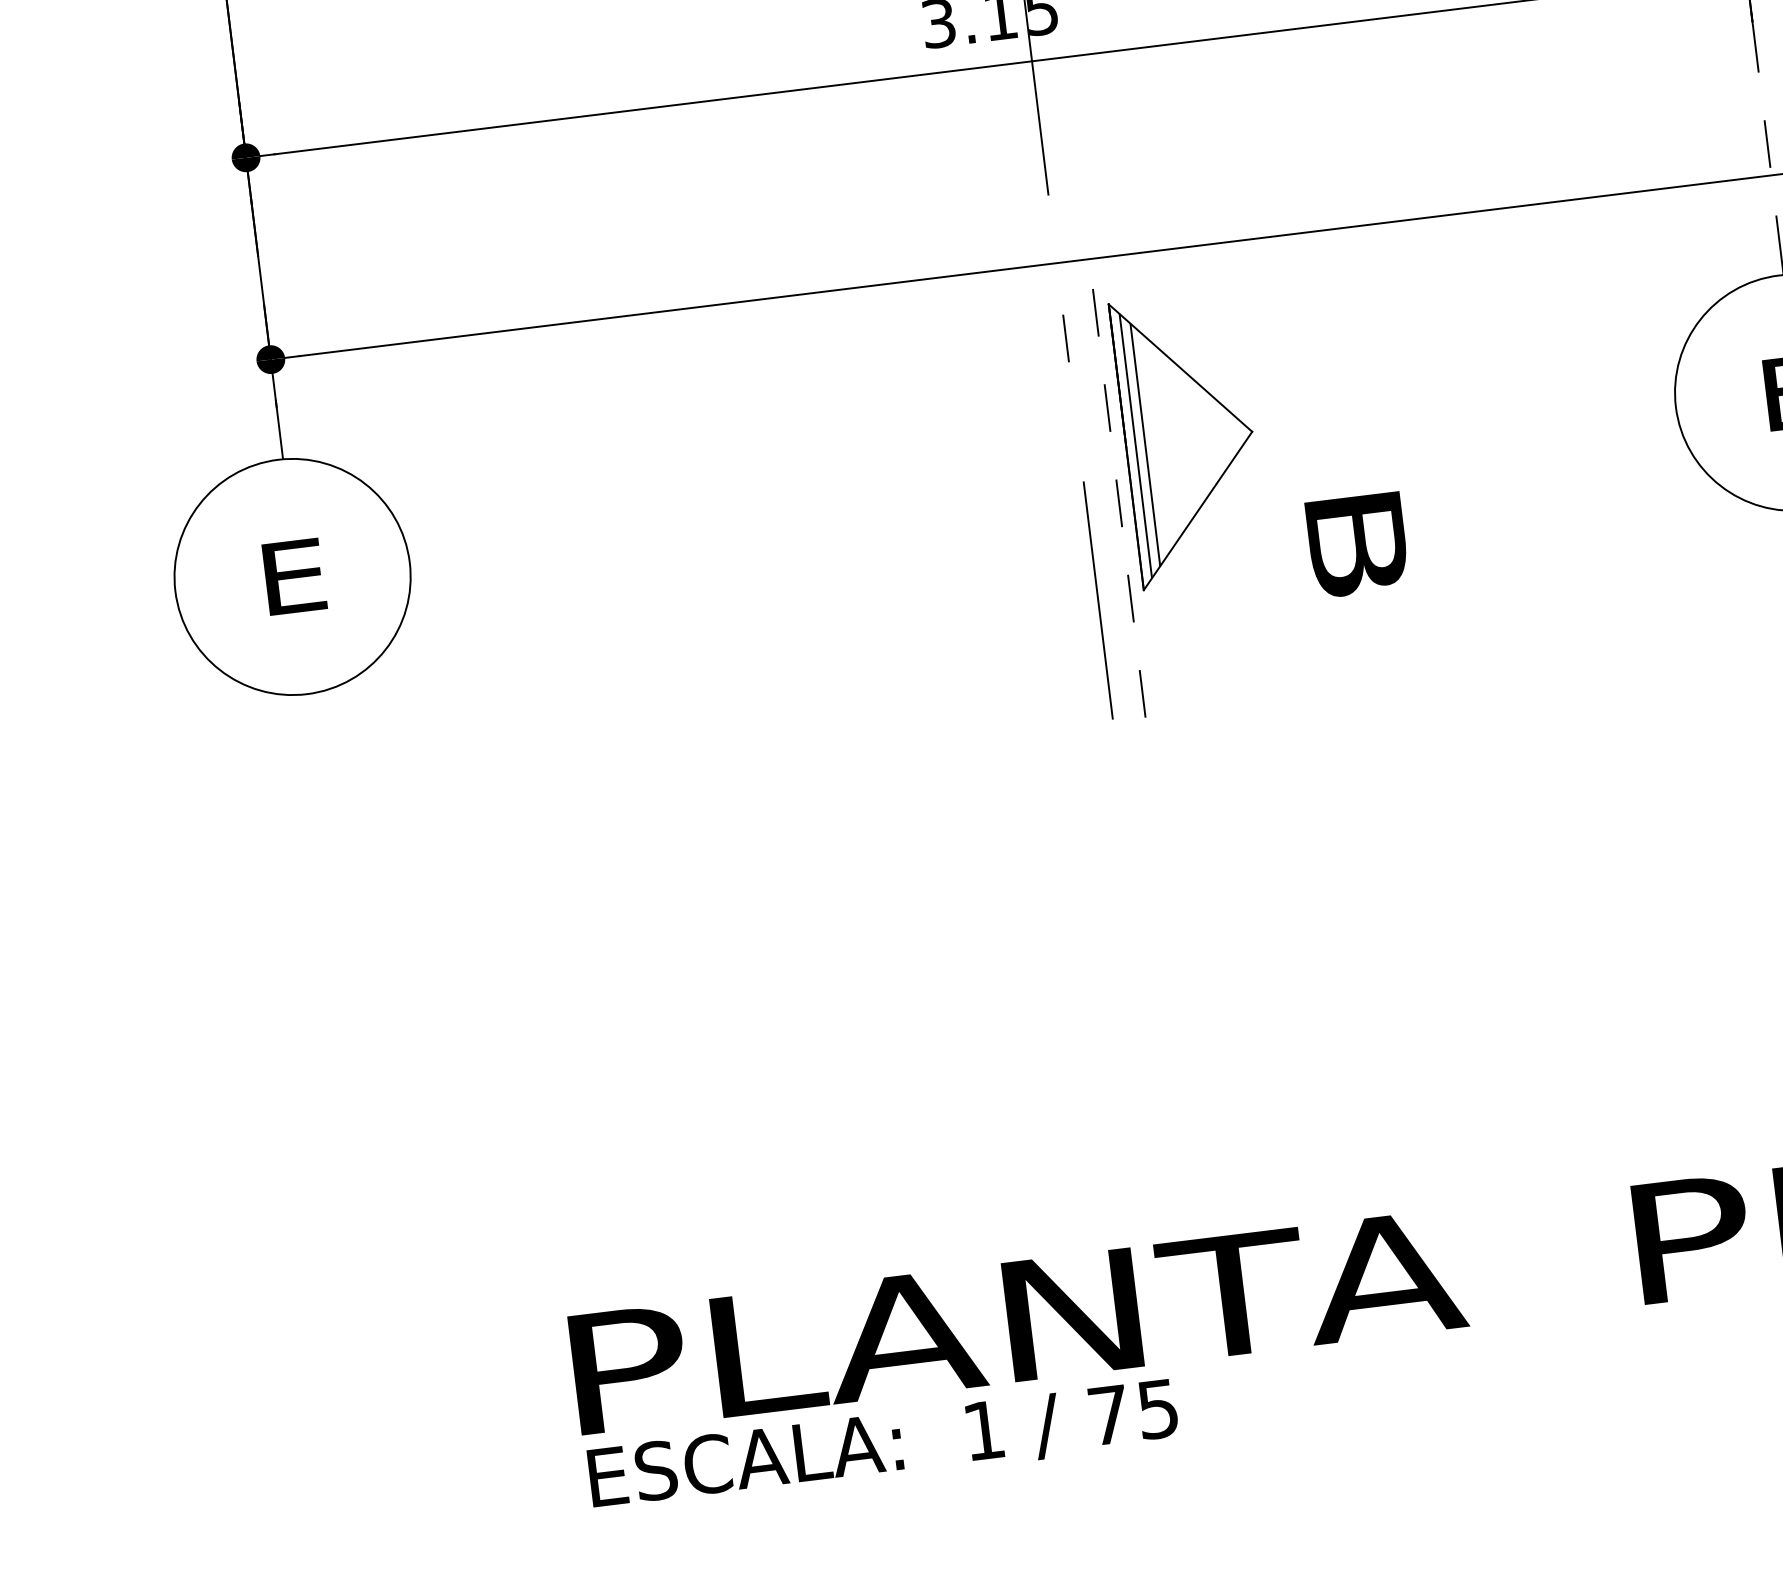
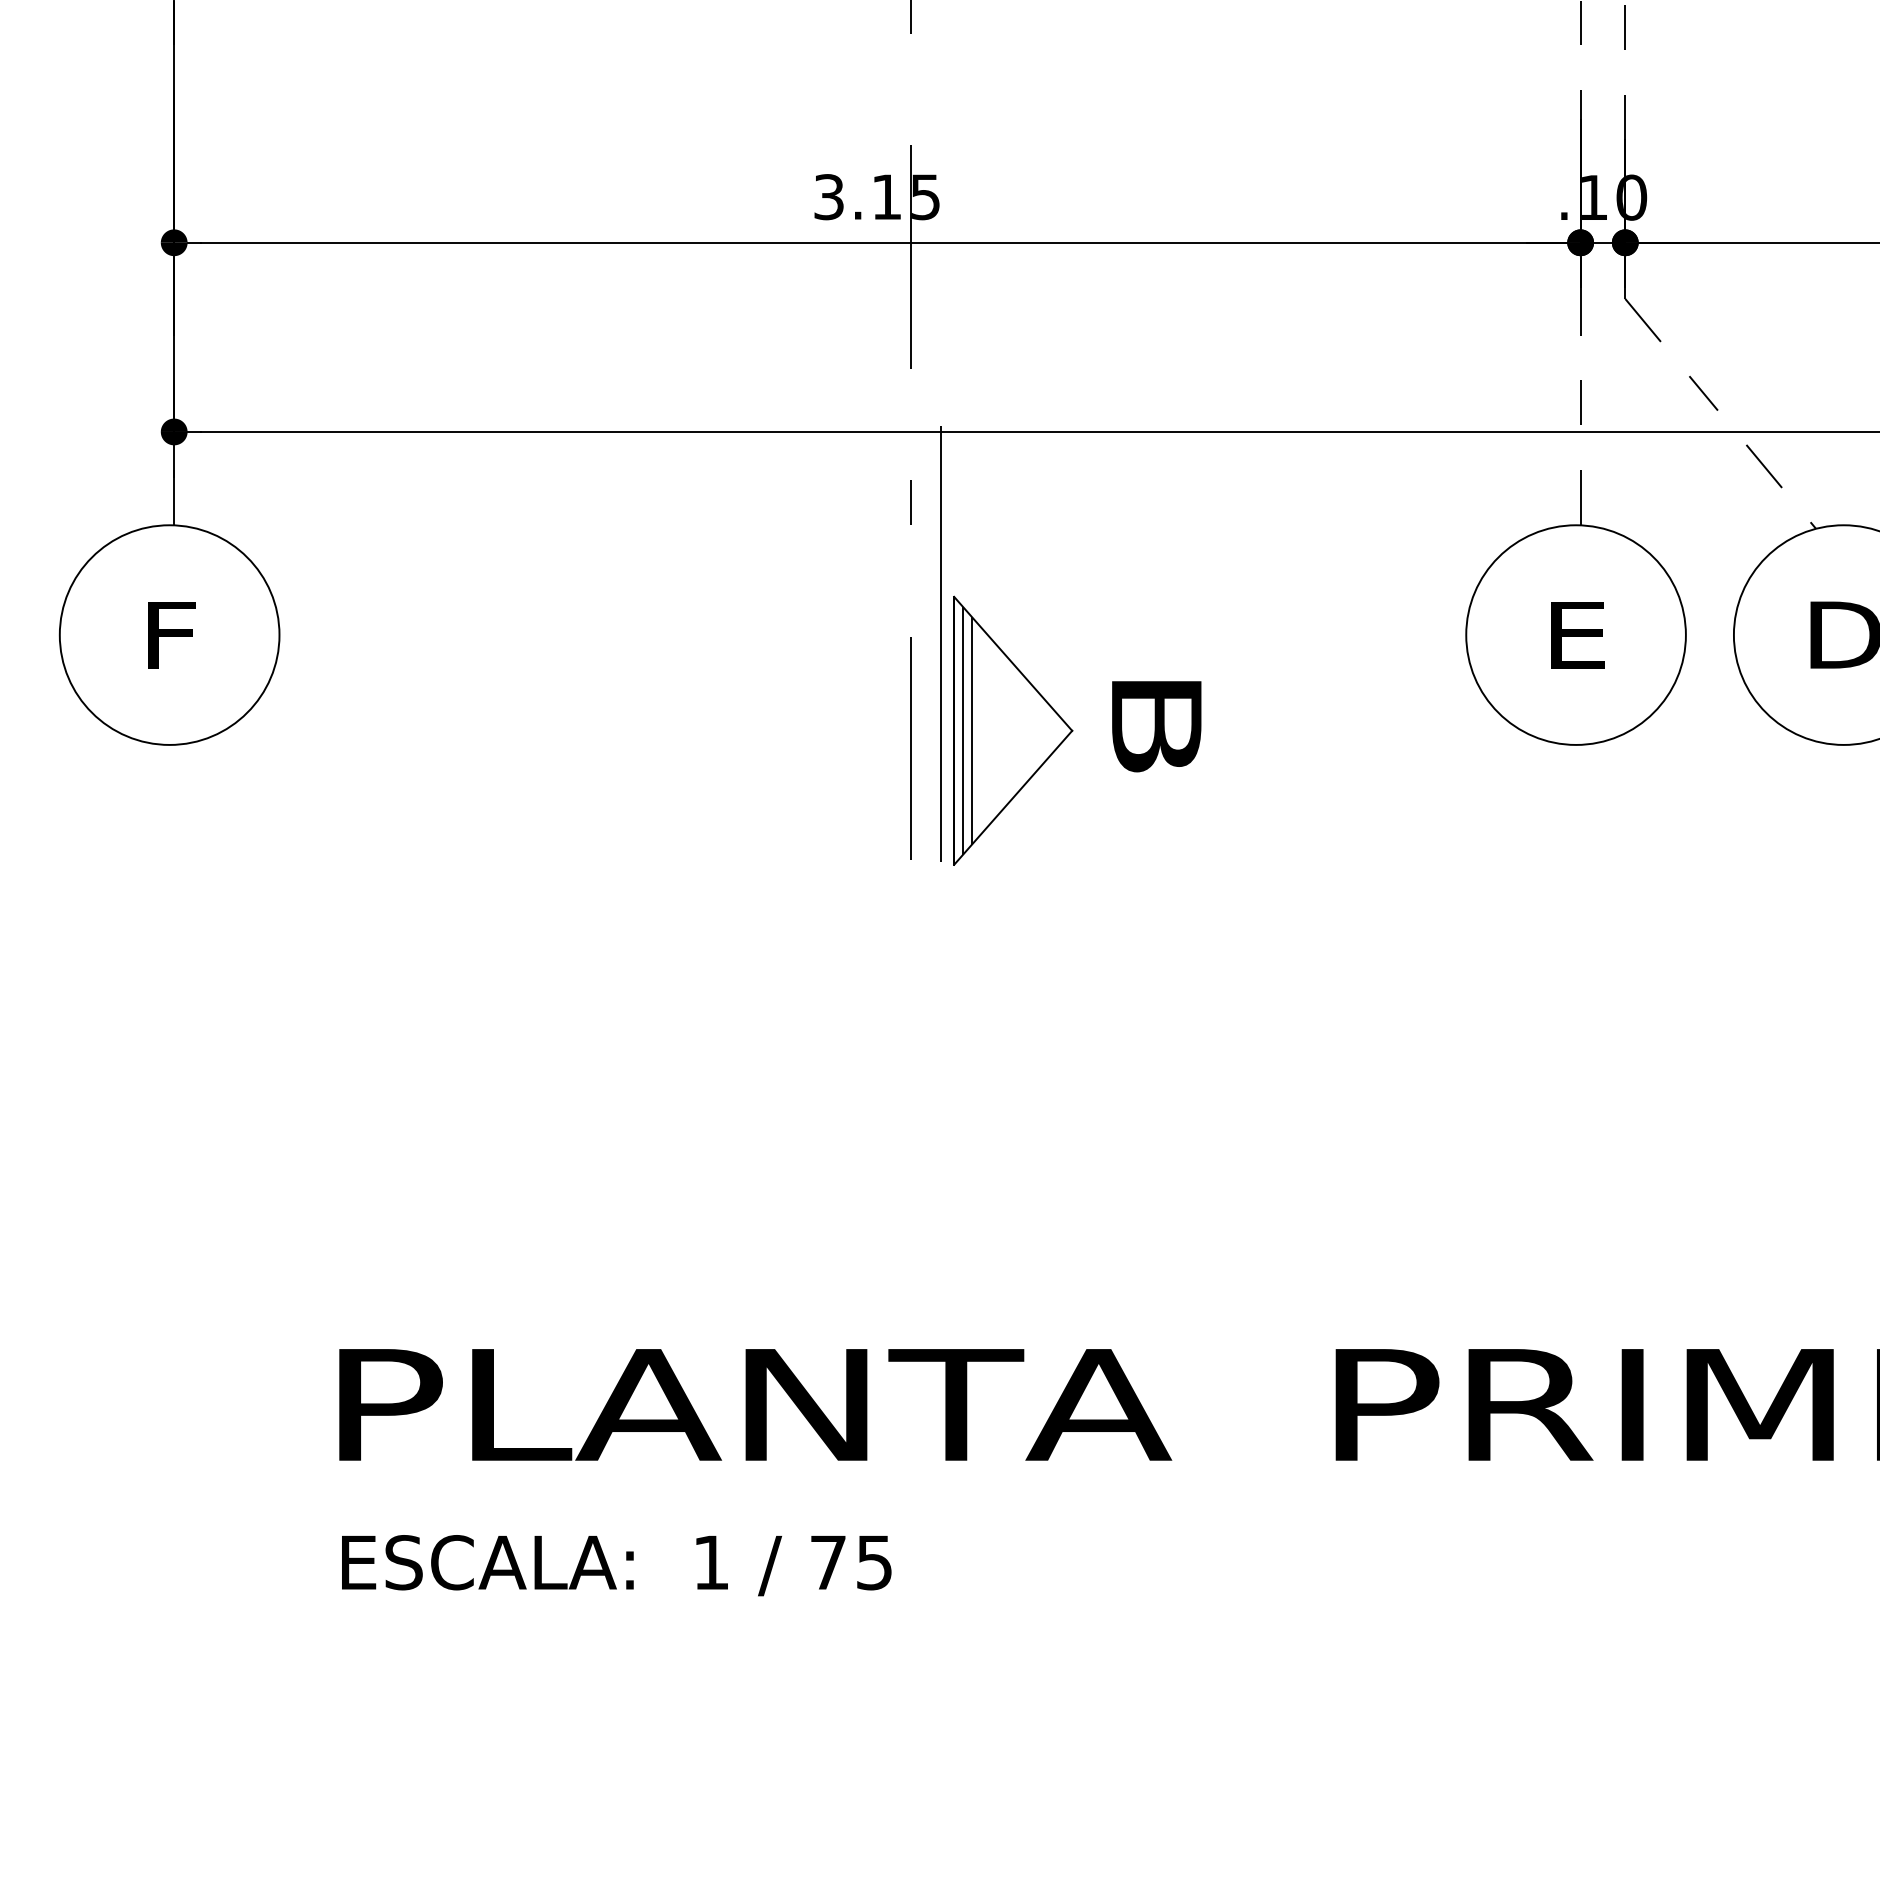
part: (1189, 439) -> (1013, 730), moved
line: (1117, 484) -> (941, 643), dashed -> solid
text: (294, 577) -> (171, 635), E -> F
text: (883, 1445) -> (616, 1565), moved

